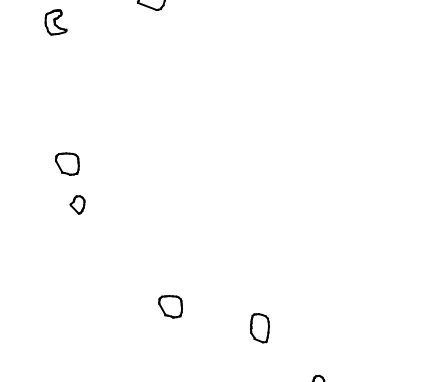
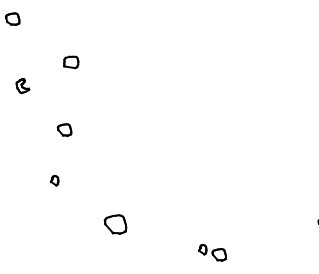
part: (67, 162) -> (64, 129), moved
part: (170, 306) -> (115, 224), size x1.6
part: (259, 326) -> (165, 225), removed

